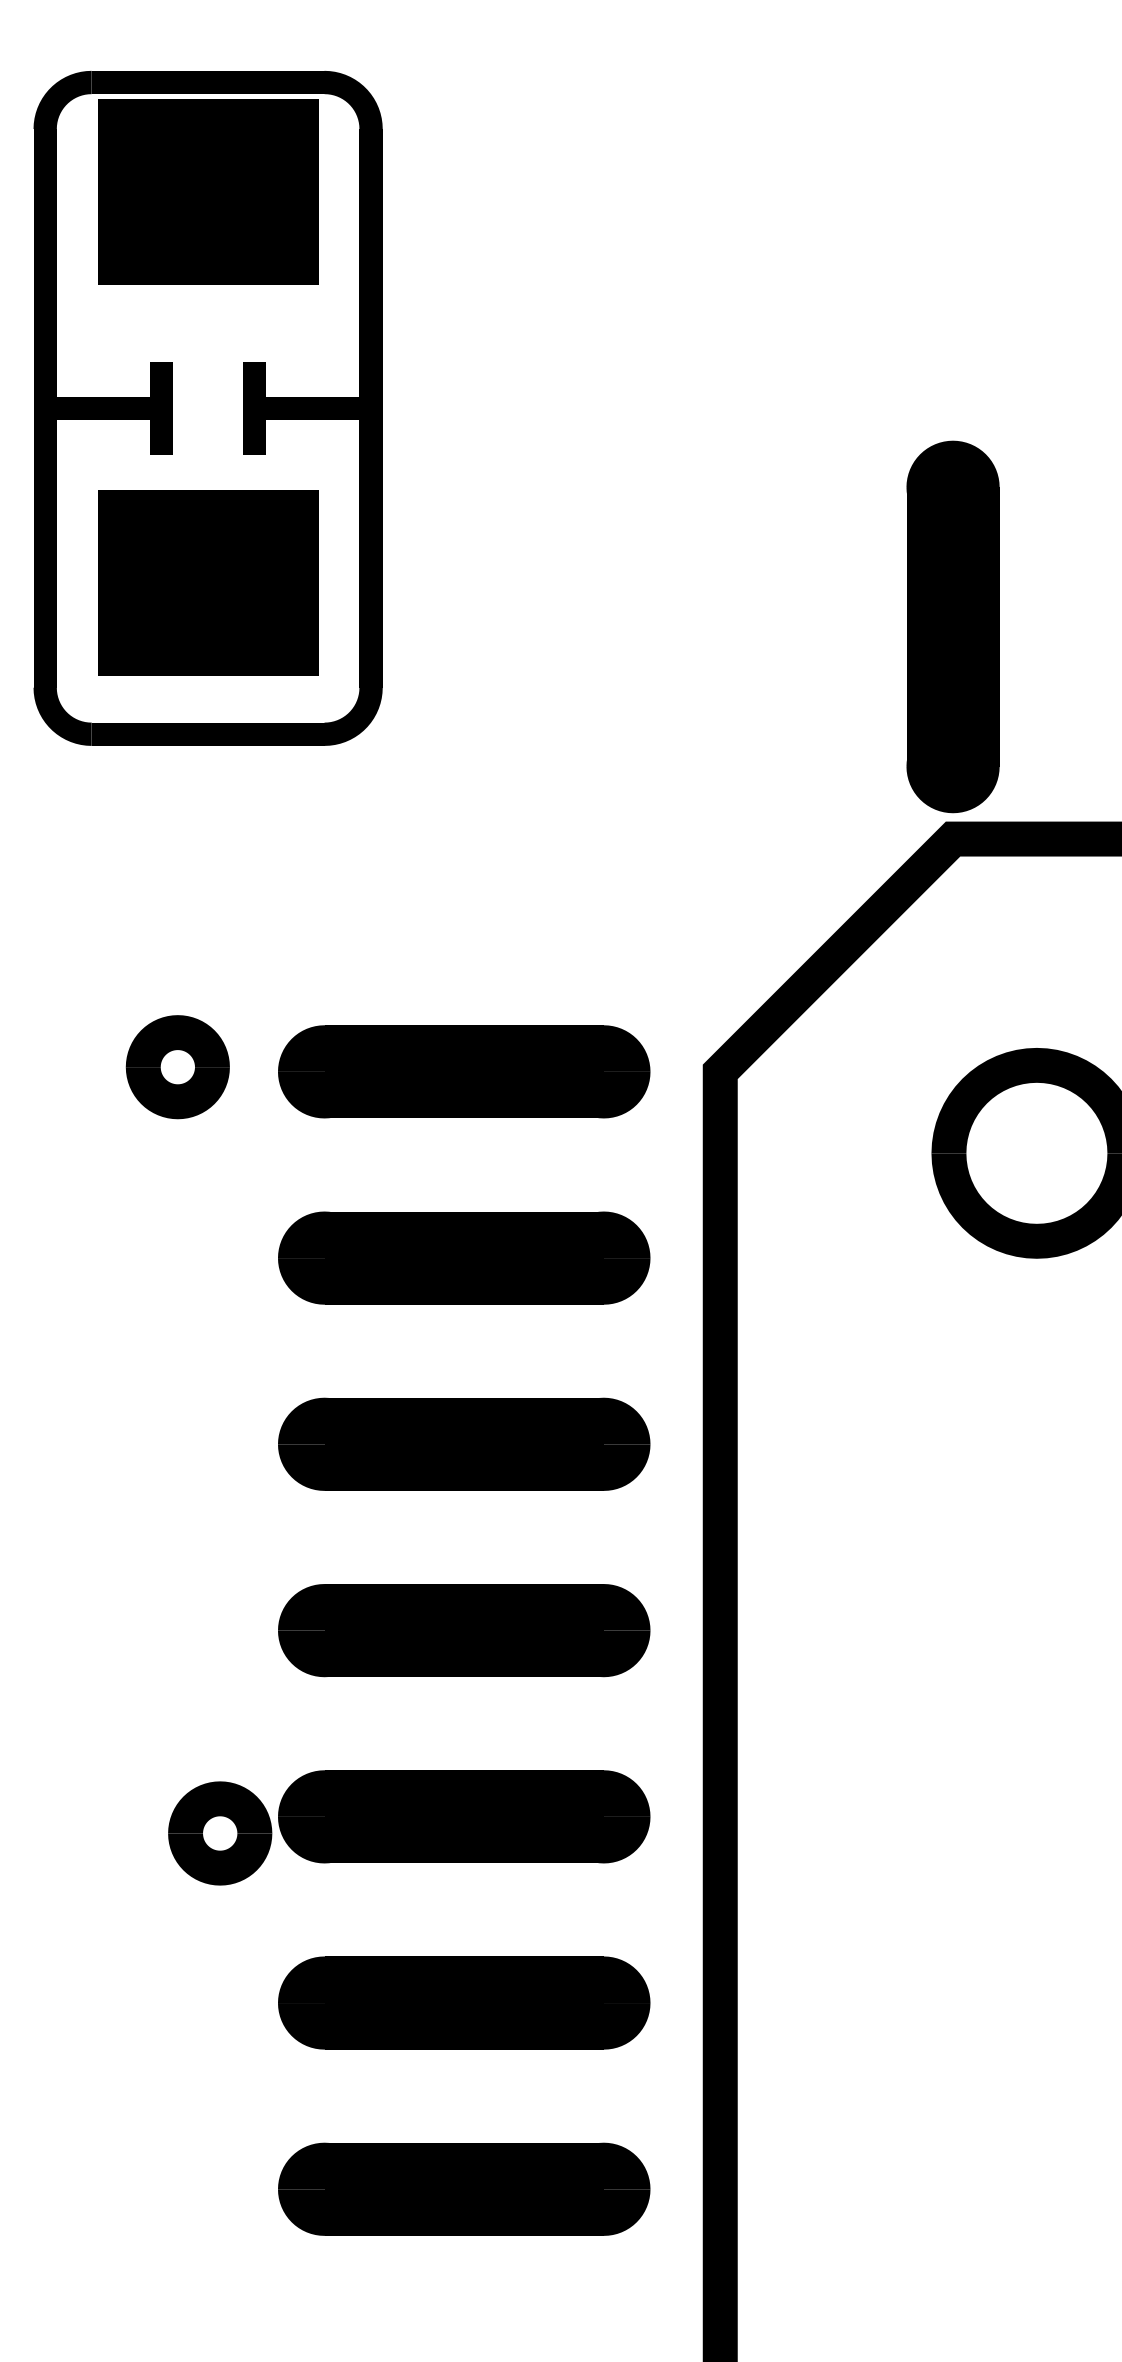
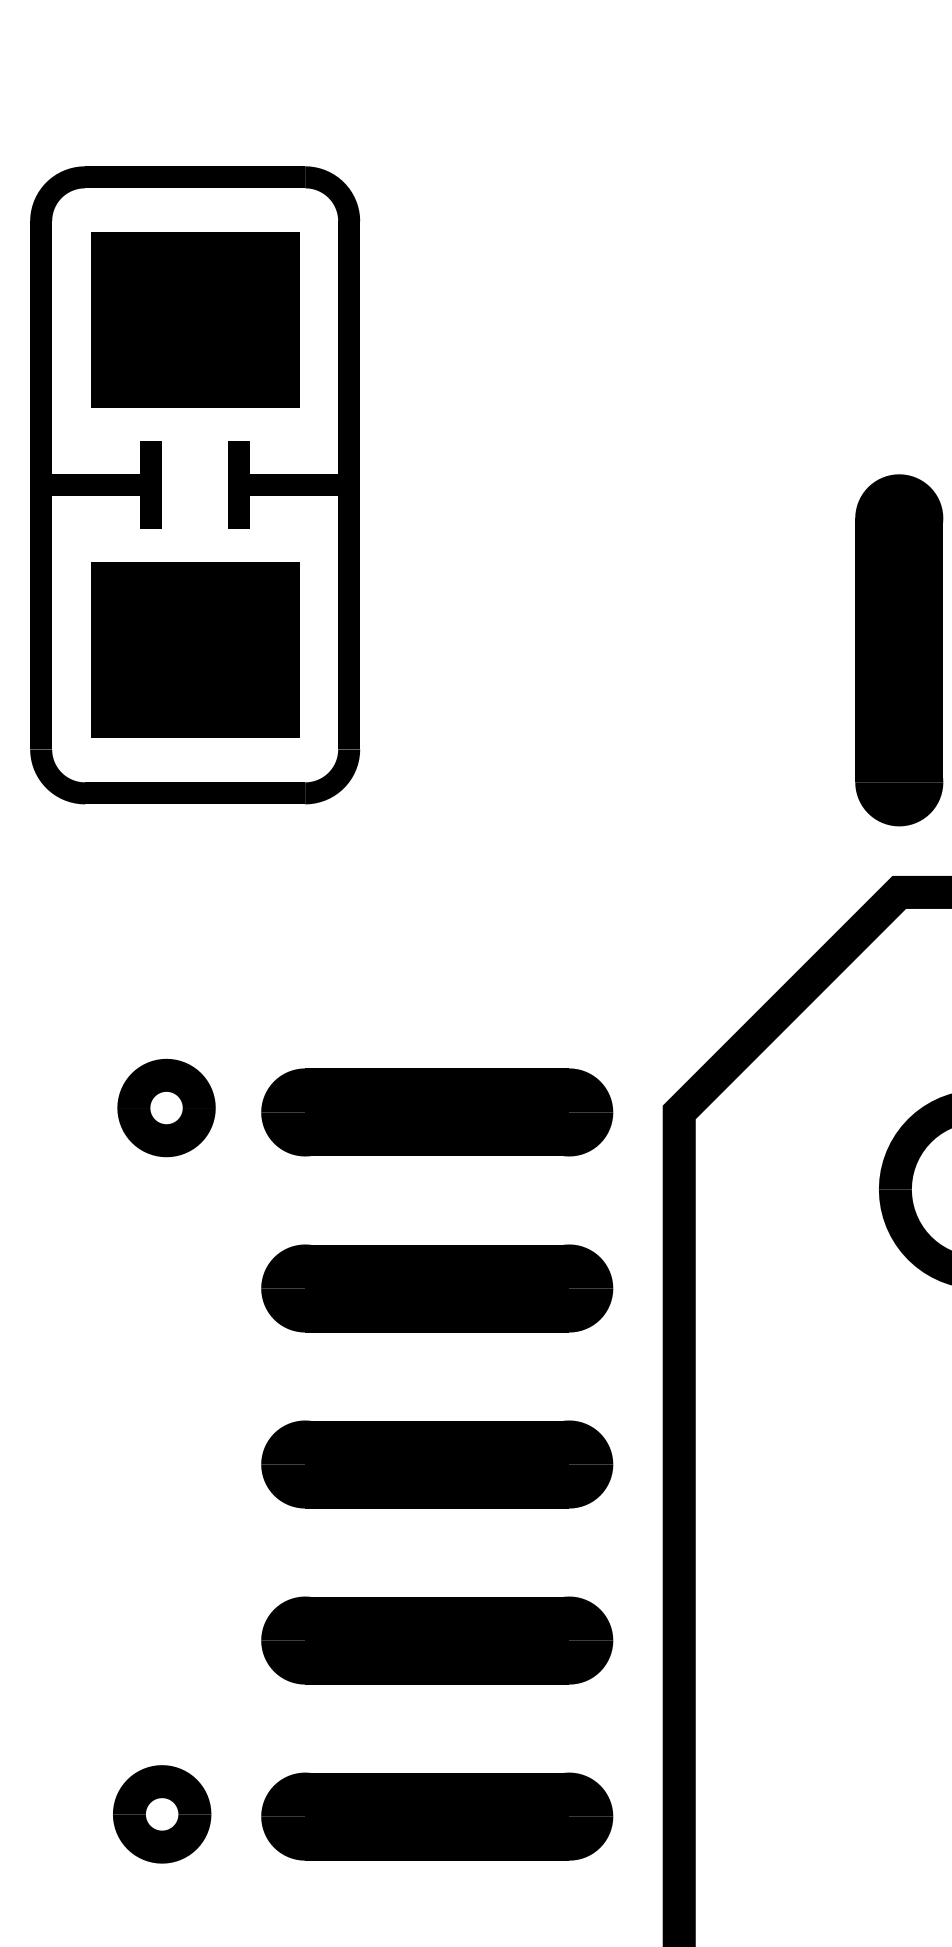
part: (208, 191) -> (195, 320), moved
part: (952, 626) -> (898, 649), moved
part: (220, 1833) -> (162, 1814), moved

